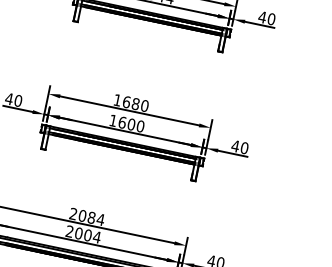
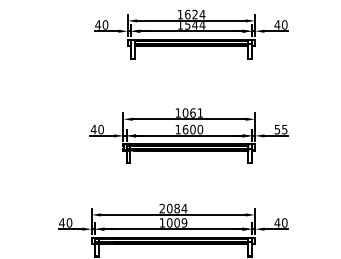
text: (136, 103) -> (193, 112), 1680 -> 1061
text: (239, 146) -> (280, 129), 40 -> 55
text: (83, 233) -> (173, 222), 2004 -> 1009

